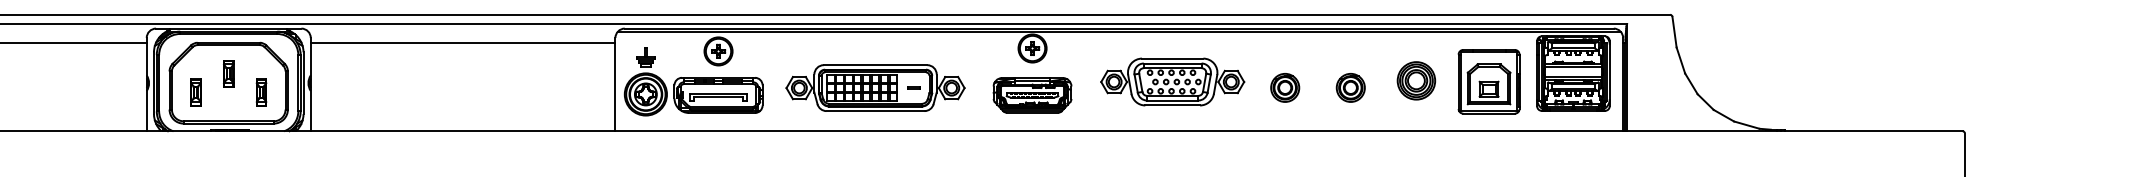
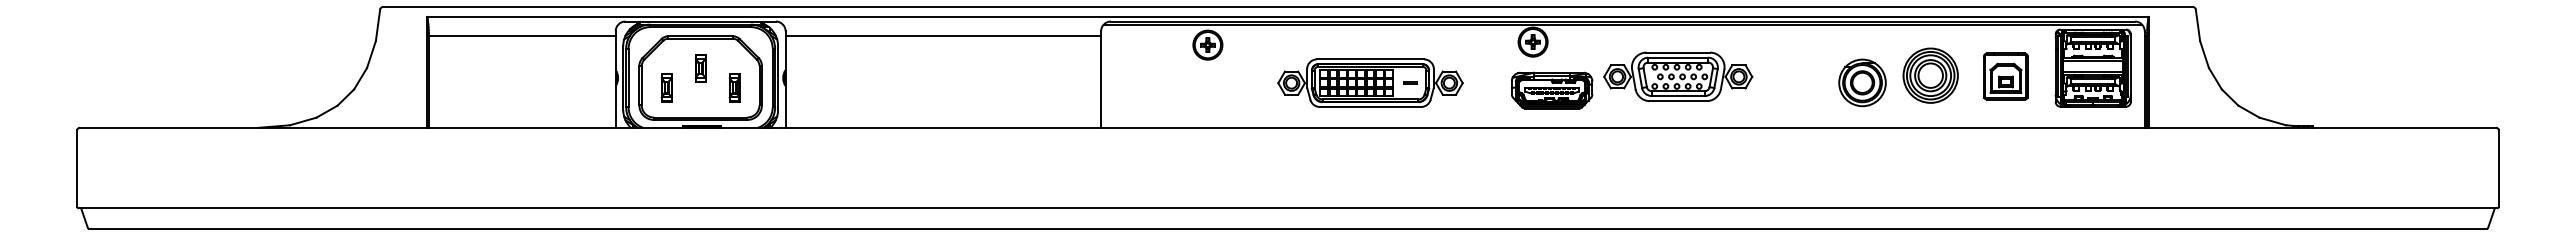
part: (1416, 80) -> (1930, 75), size x1.4
part: (694, 81) -> (1182, 76), removed
part: (1488, 81) -> (2005, 76), size x0.7
part: (1284, 87) -> (1794, 82), removed
part: (1350, 87) -> (1862, 82), size x1.6
part: (1031, 95) -> (1551, 90), moved

